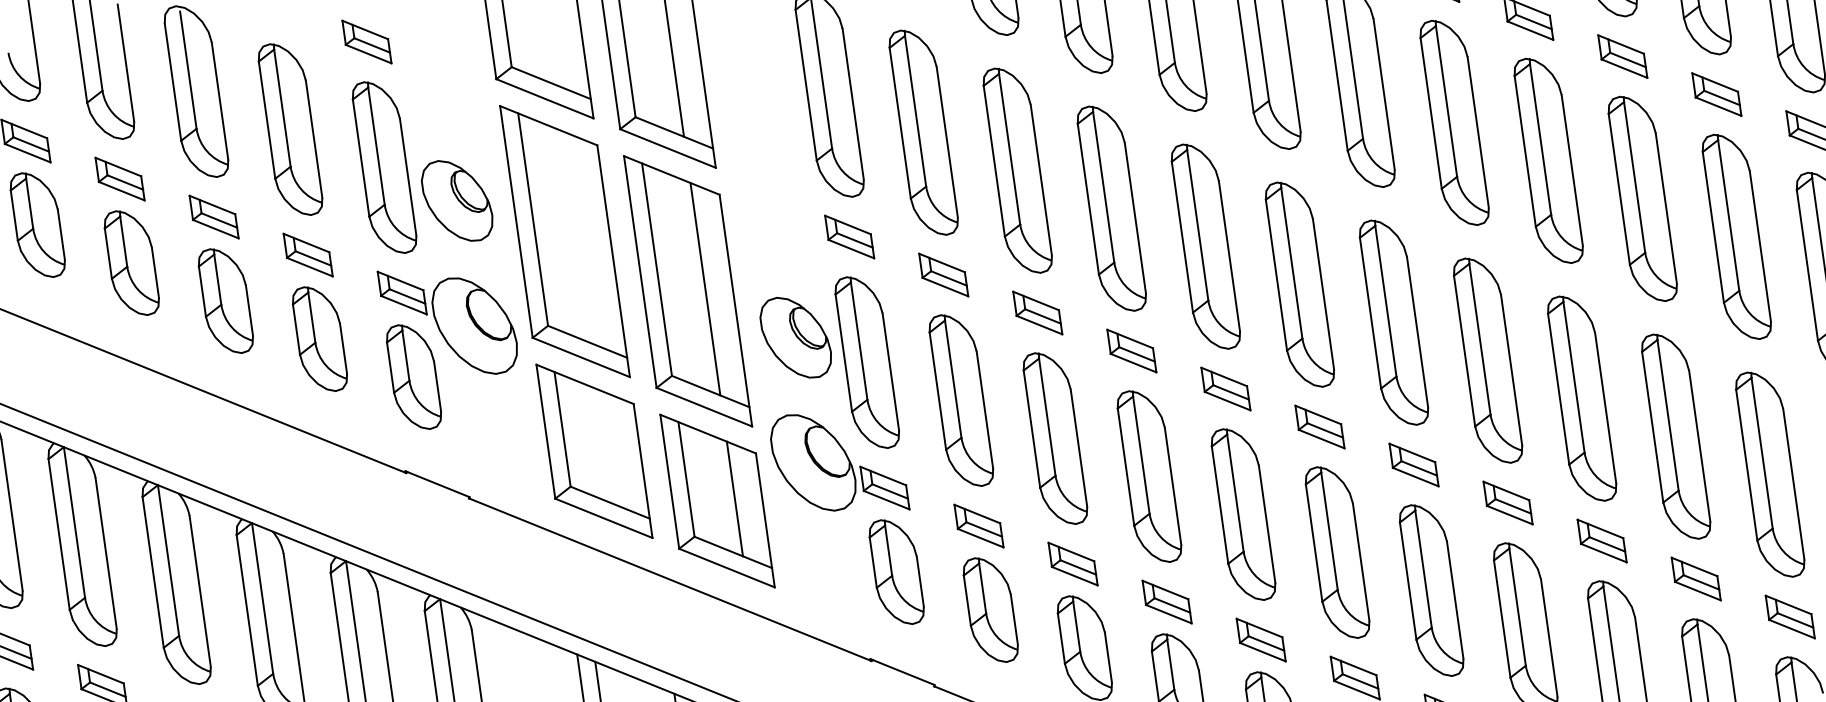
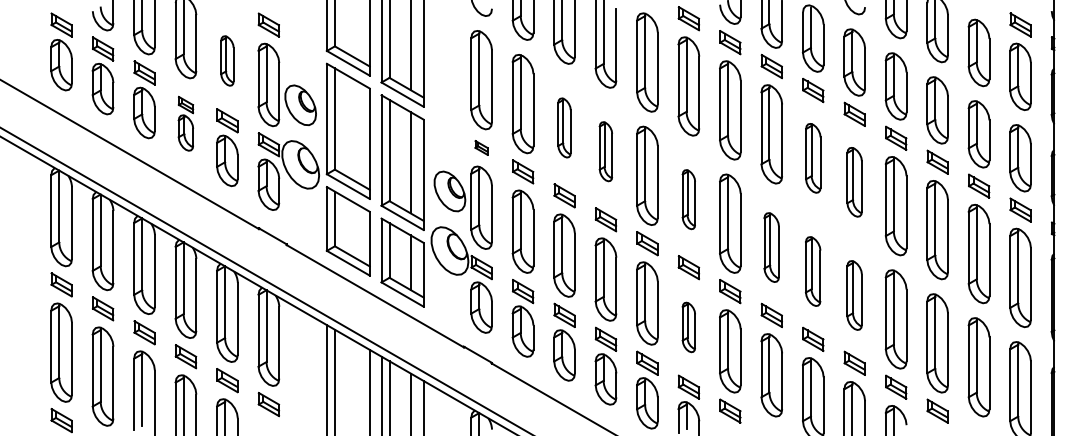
part: (290, 128) -> (227, 60), size x0.6
part: (1549, 161) -> (813, 158), size x0.7
part: (1017, 169) -> (564, 127), size x0.6
part: (1642, 199) -> (854, 182), size x0.7
part: (1110, 207) -> (605, 151), size x0.6
part: (849, 236) -> (481, 147), size x0.6
part: (220, 273) -> (185, 123), size x0.7
part: (1298, 284) -> (688, 199), size x0.6
part: (1487, 360) -> (771, 247), size x0.7
part: (1580, 398) -> (812, 271), size x0.7
part: (1675, 436) -> (854, 295), size x0.7
part: (1336, 552) -> (688, 327), size x0.6

